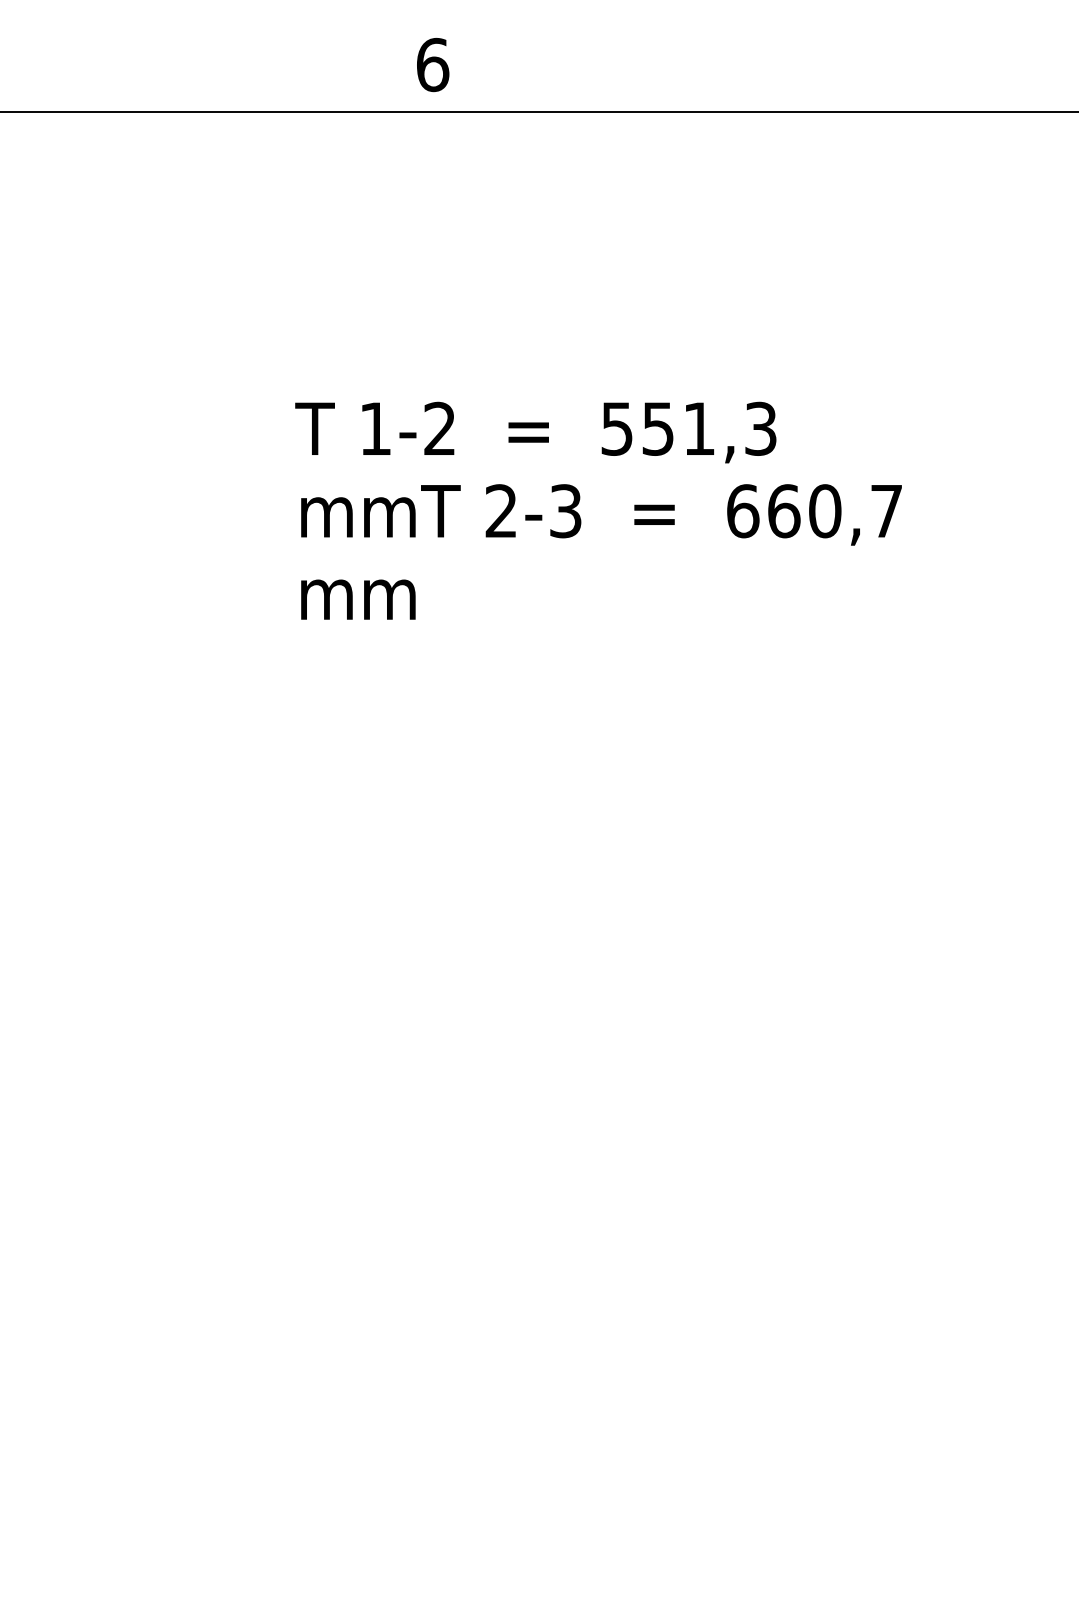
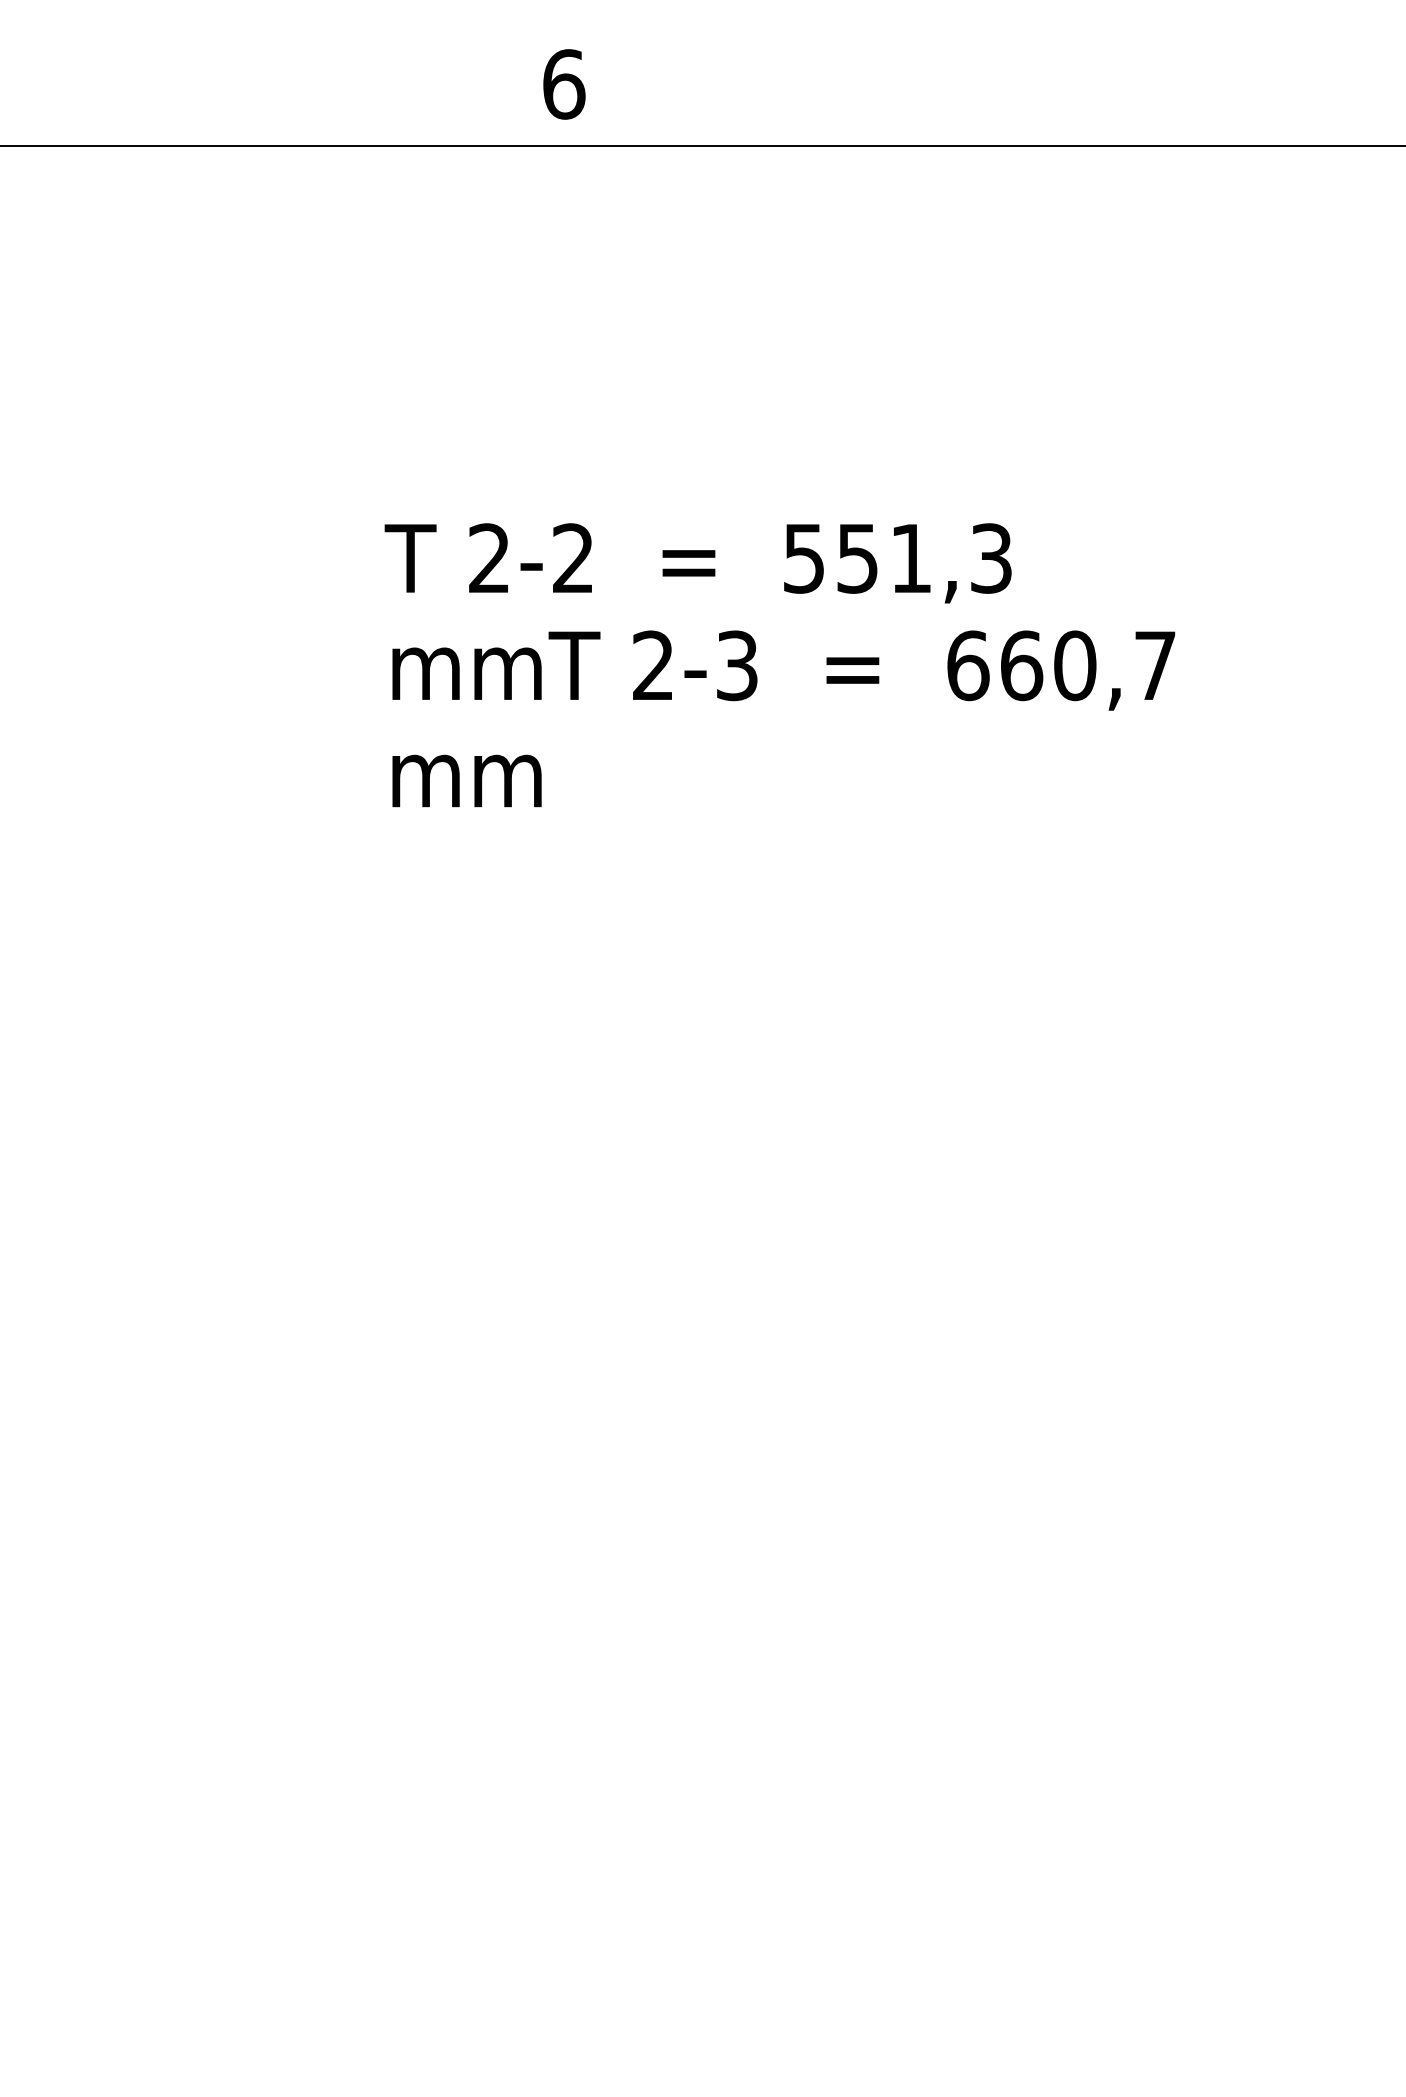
text: (374, 428) -> (488, 557), 1-2 -> 2-2

